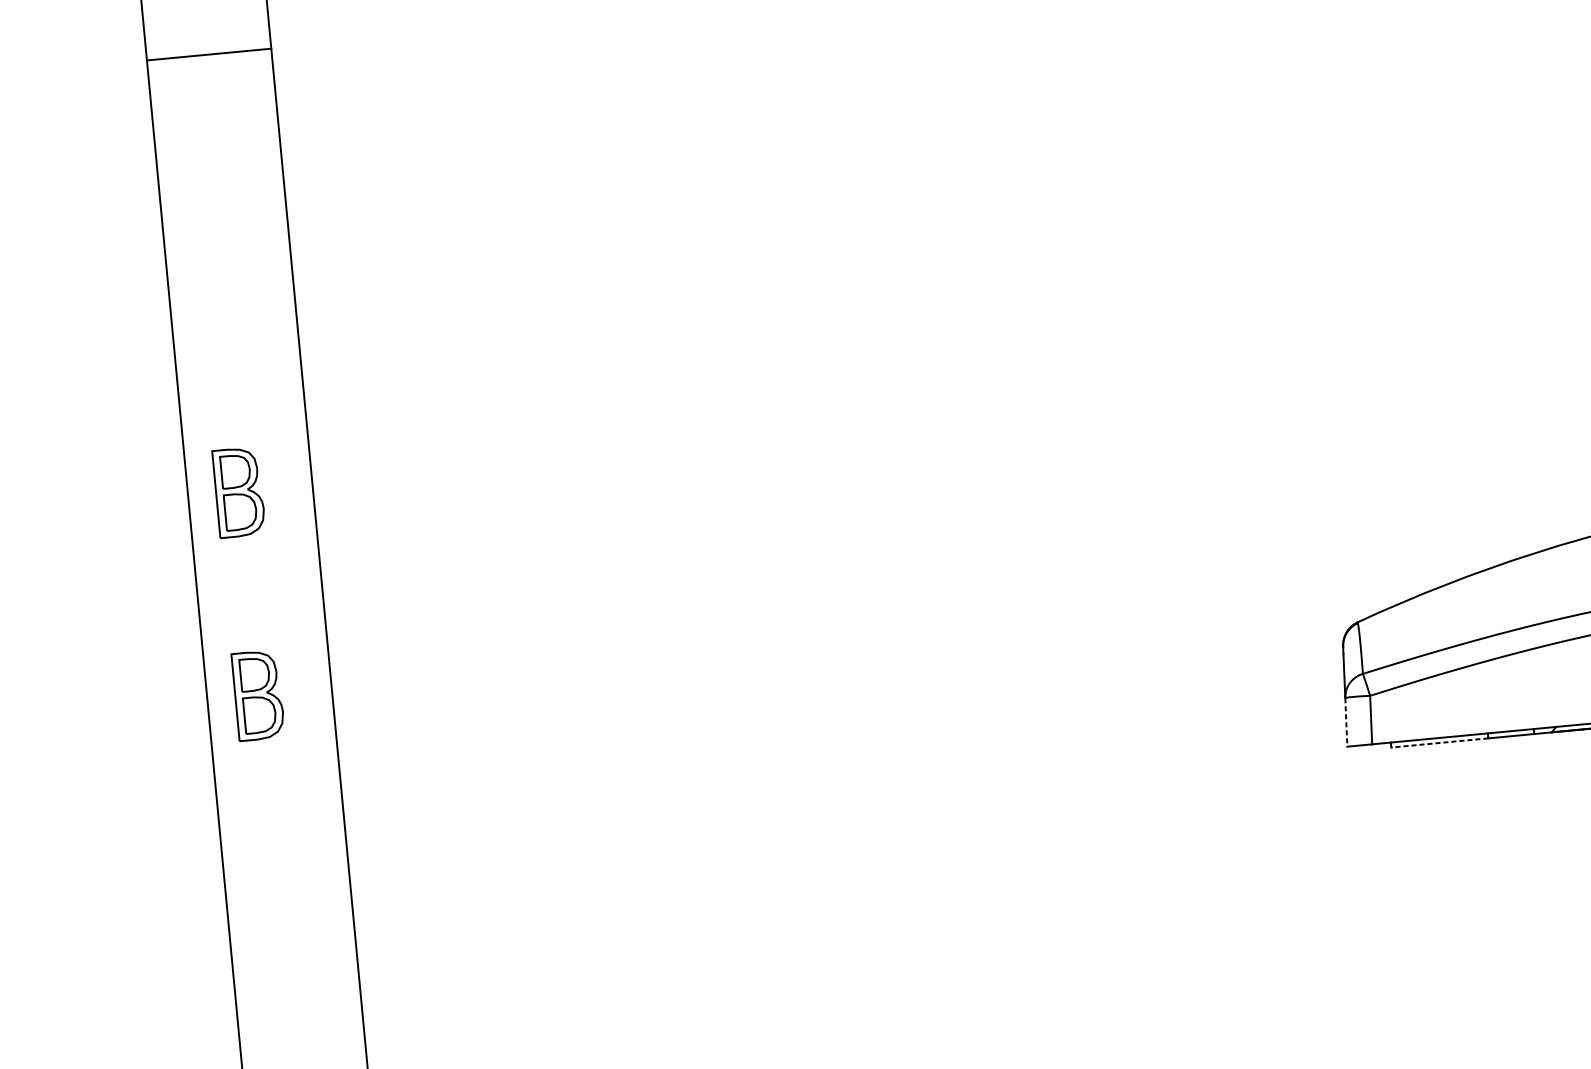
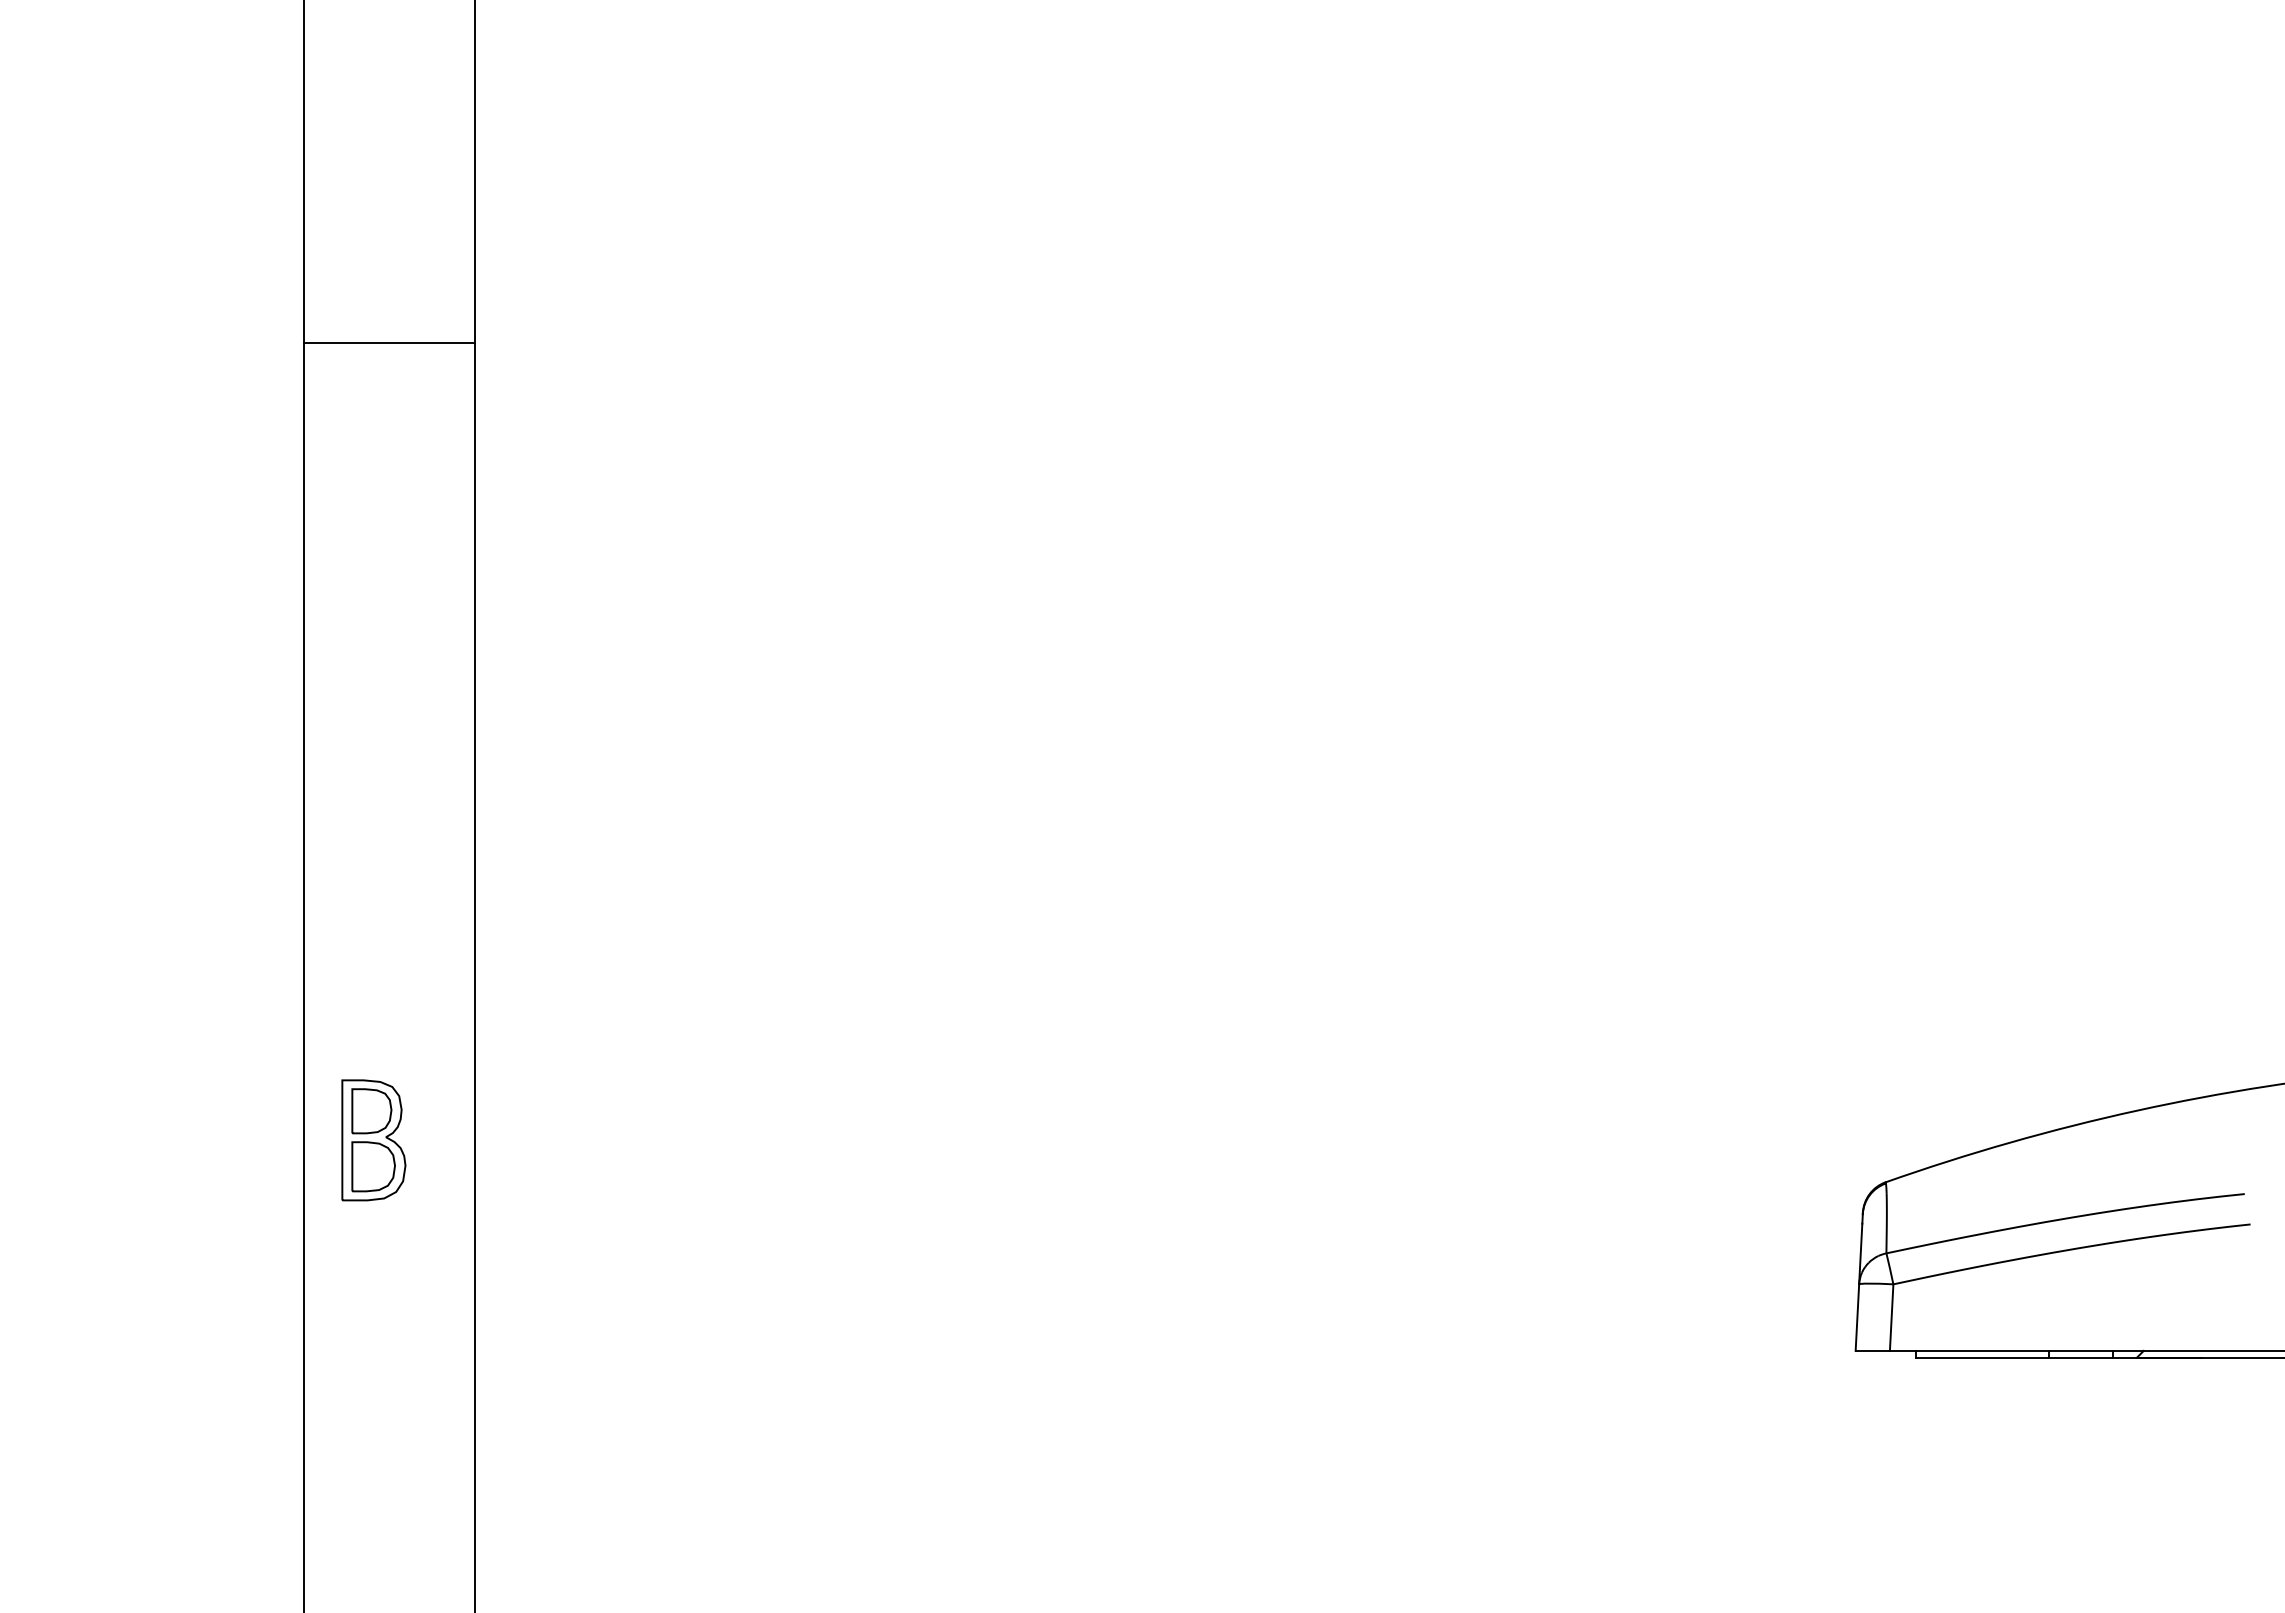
line: (209, 54) -> (389, 342), moved
part: (238, 492) -> (373, 860), removed
line: (1346, 723) -> (1857, 1318), dashed -> solid
line: (1439, 742) -> (1982, 1357), dashed -> solid

